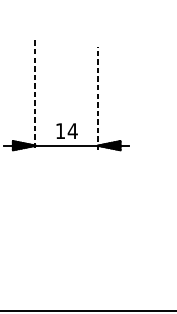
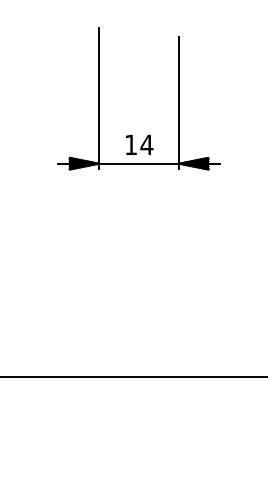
line: (35, 95) -> (98, 98), dashed -> solid
line: (98, 98) -> (179, 102), dashed -> solid

